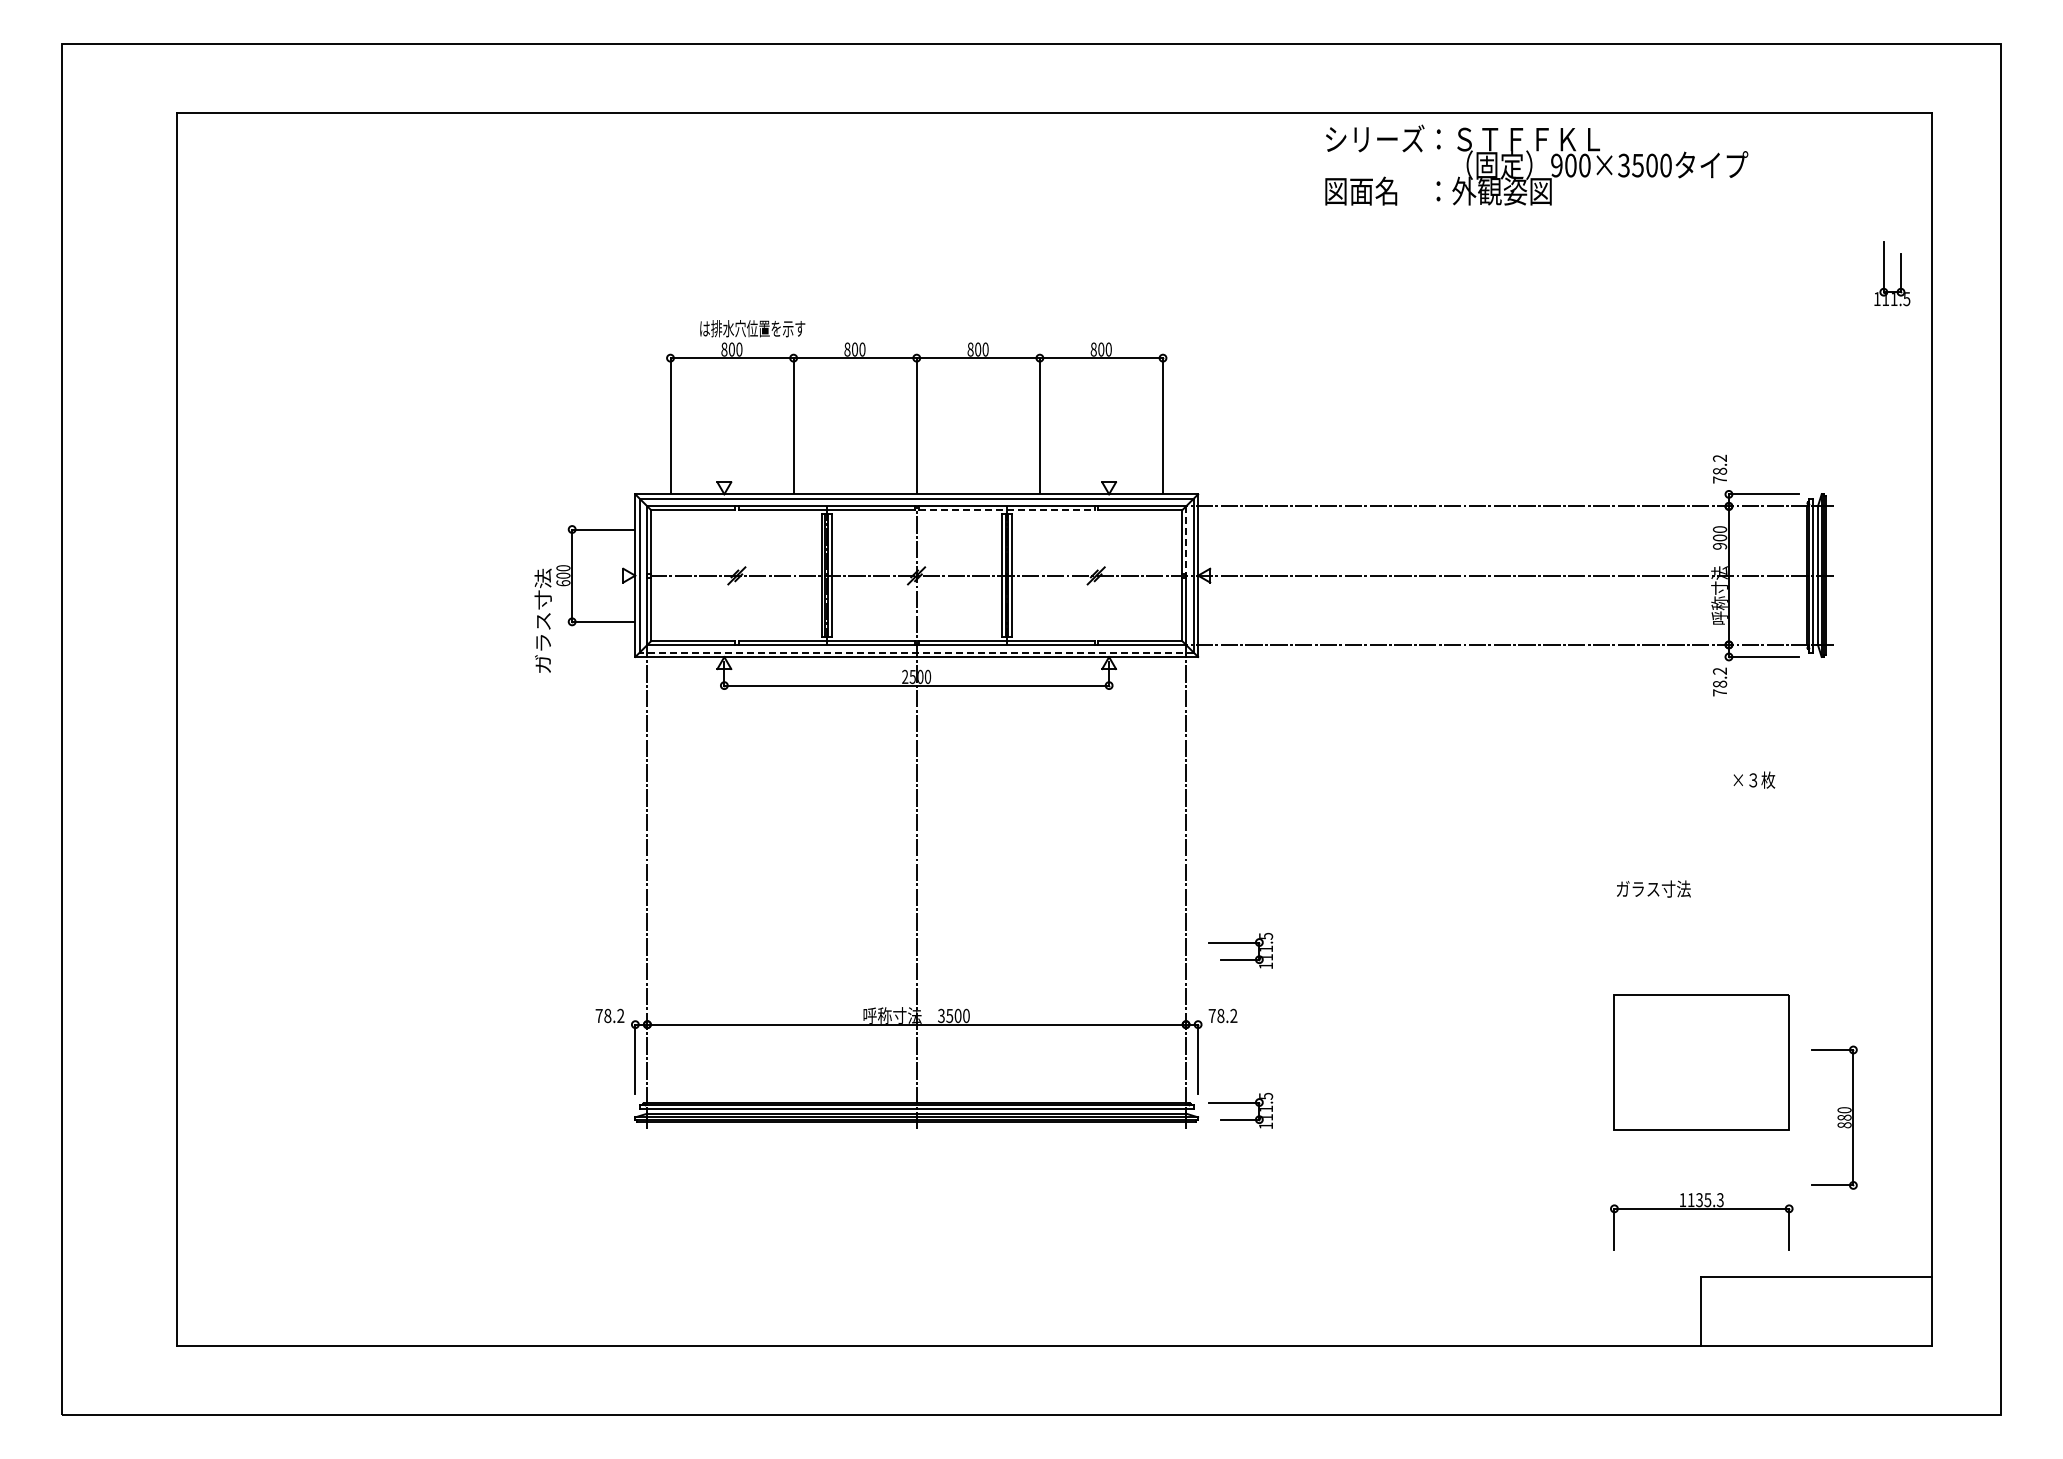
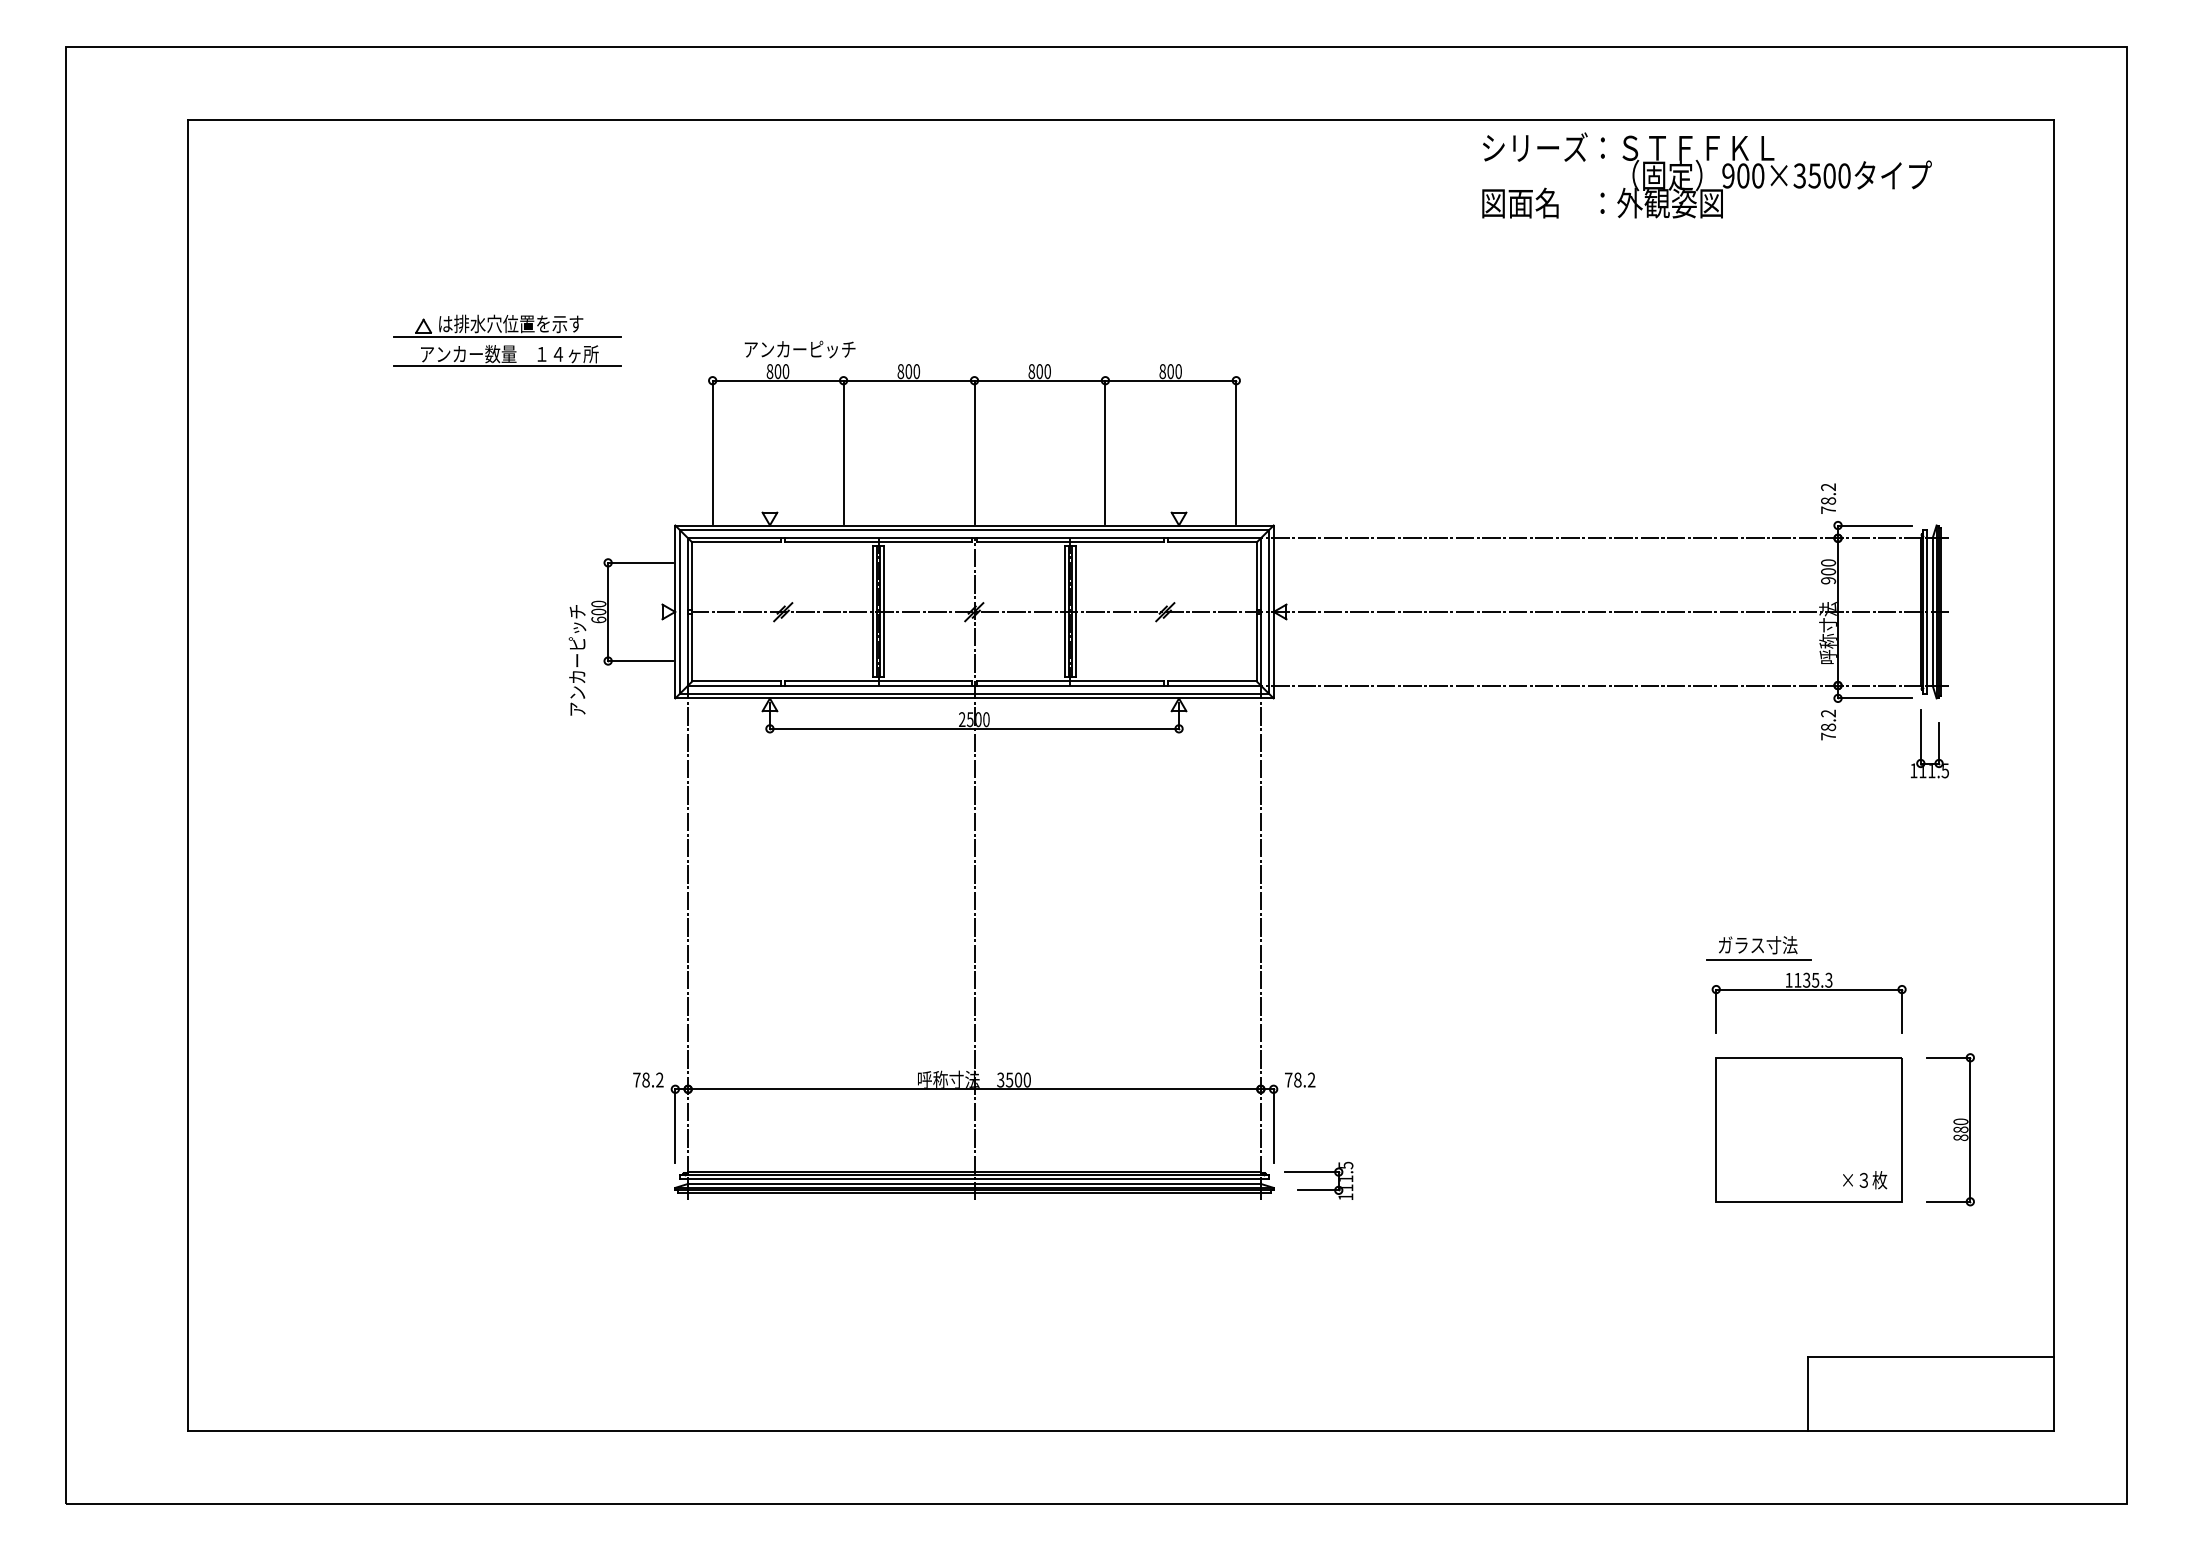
text: (1536, 164) -> (1706, 174), moved
part: (1884, 273) -> (1921, 743), moved
part: (477, 320) -> (507, 340), added
text: (752, 328) -> (799, 349), は排水穴位置を示す -> アンカーピッチ
line: (1006, 510) -> (1069, 542), dashed -> solid
line: (1186, 541) -> (1261, 575), dashed -> solid
text: (542, 620) -> (576, 659), ガラス寸法 -> アンカーピッチ
line: (916, 652) -> (974, 693), dashed -> solid
text: (1754, 779) -> (1865, 1179), moved
line: (1654, 903) -> (1758, 960), added
part: (1240, 943) -> (1318, 1003), removed
part: (1834, 1117) -> (1950, 1129), moved
part: (1701, 1209) -> (1808, 990), moved

